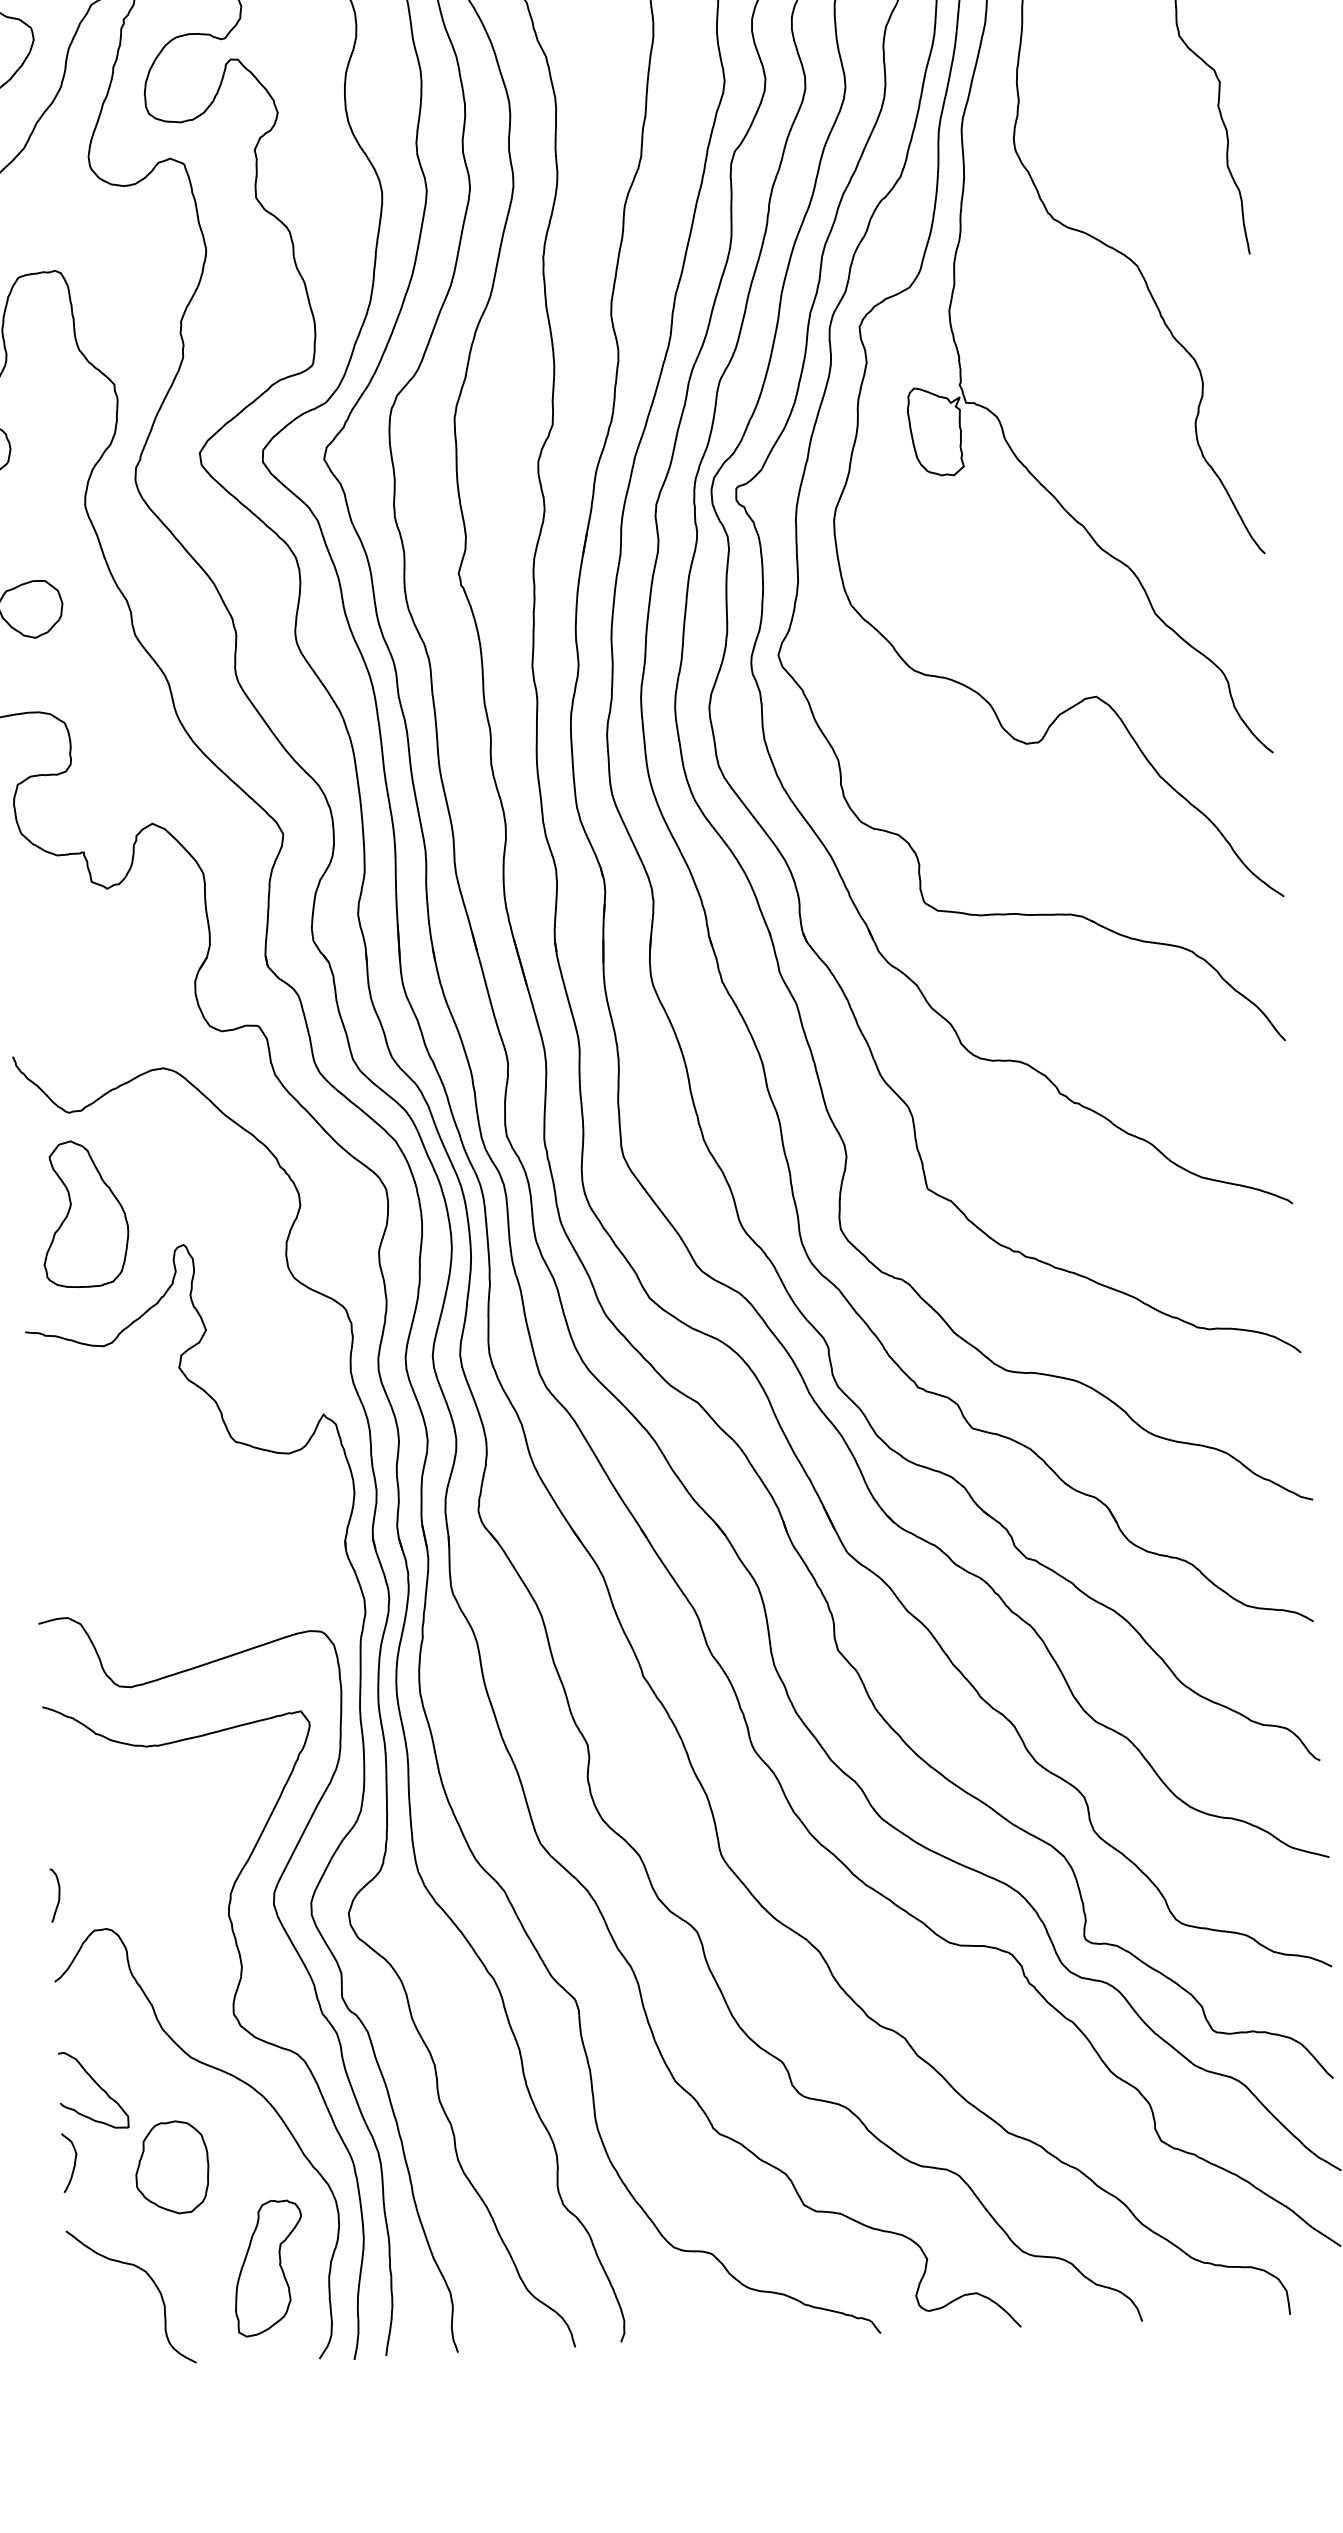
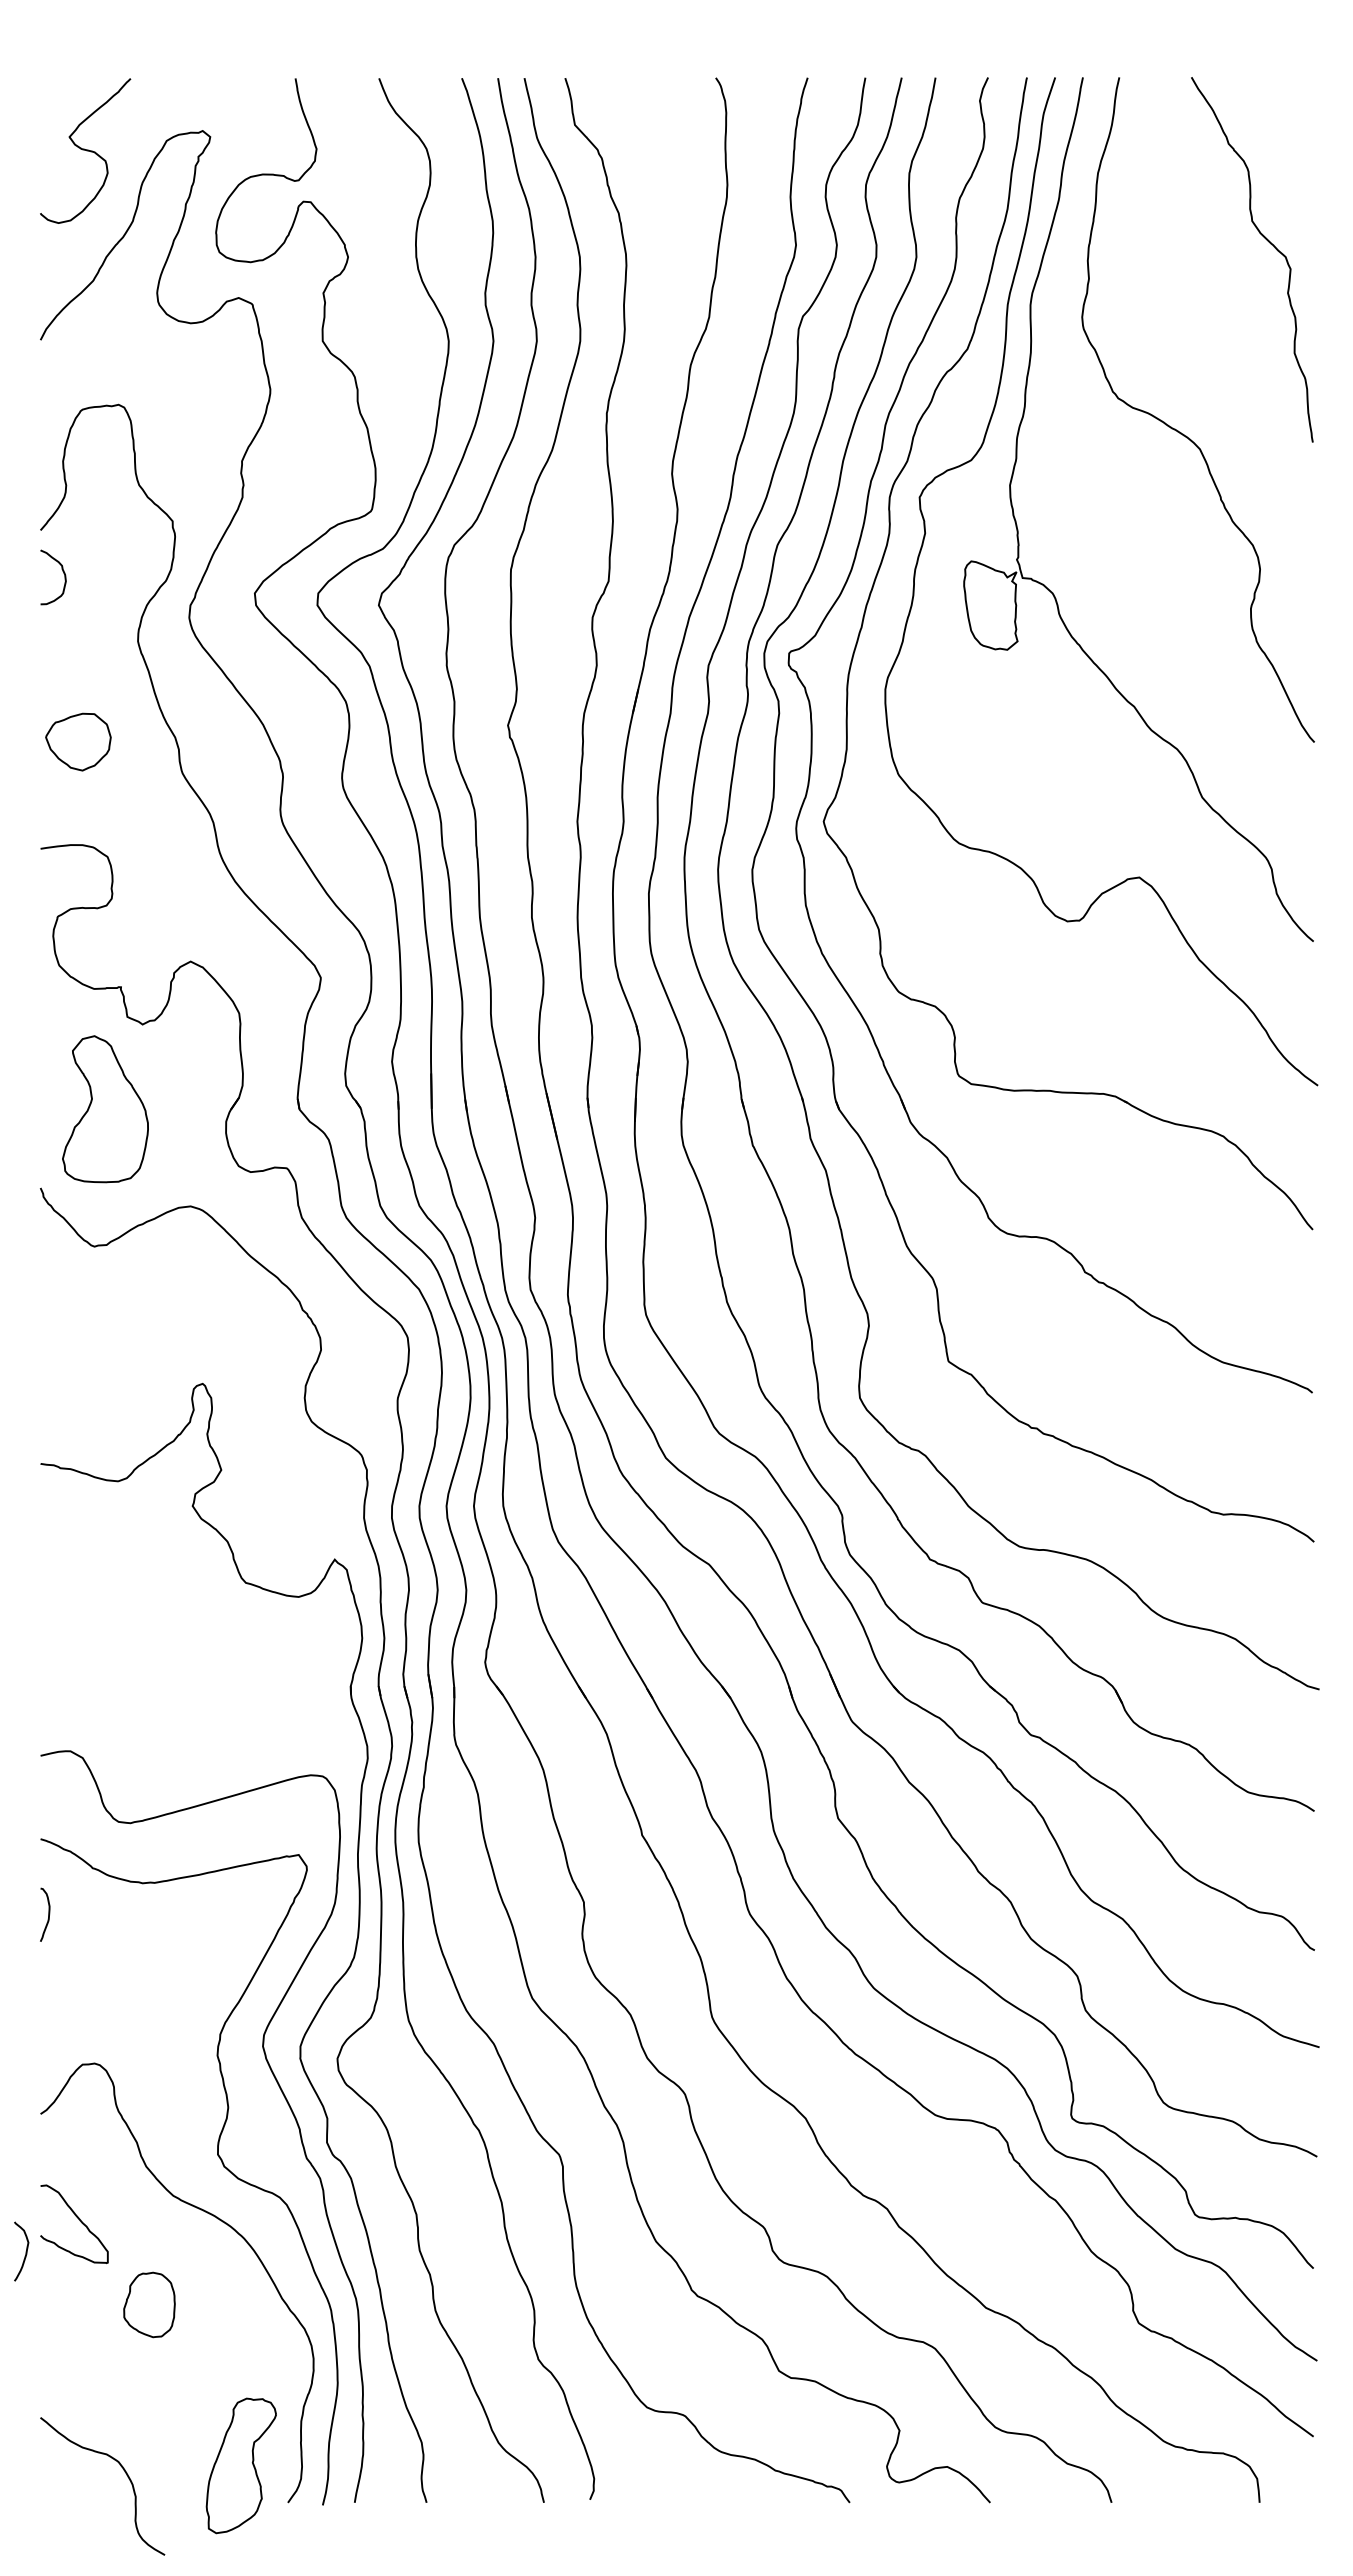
part: (84, 1214) -> (105, 1109), moved
curve: (58, 1895) -> (48, 1914), moved
curve: (73, 2162) -> (25, 2251), moved
part: (172, 2167) -> (149, 2304), size x0.7
part: (267, 2267) -> (240, 2465), moved
curve: (152, 2282) -> (124, 2472), moved

